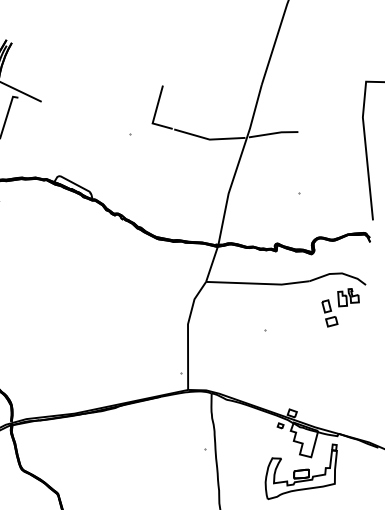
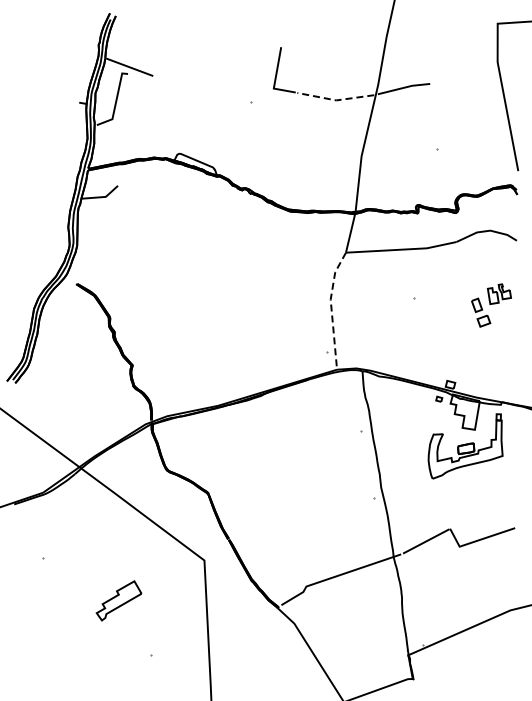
line: (209, 139) -> (336, 100), solid -> dashed
part: (340, 307) -> (491, 305), moved
line: (188, 332) -> (331, 308), solid -> dashed

